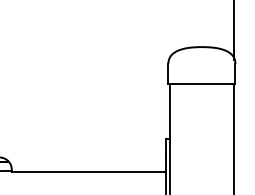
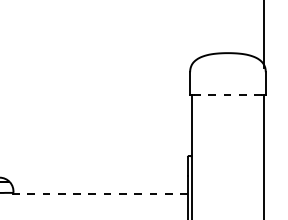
line: (201, 84) -> (227, 95), solid -> dashed
line: (88, 171) -> (100, 193), solid -> dashed

